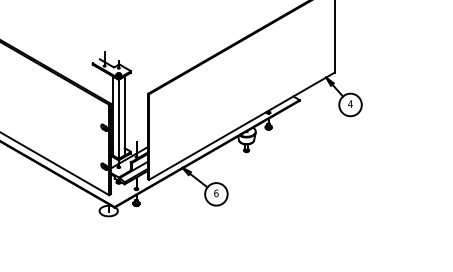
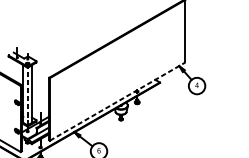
line: (118, 119) -> (27, 96), solid -> dashed
line: (242, 125) -> (118, 101), solid -> dashed

